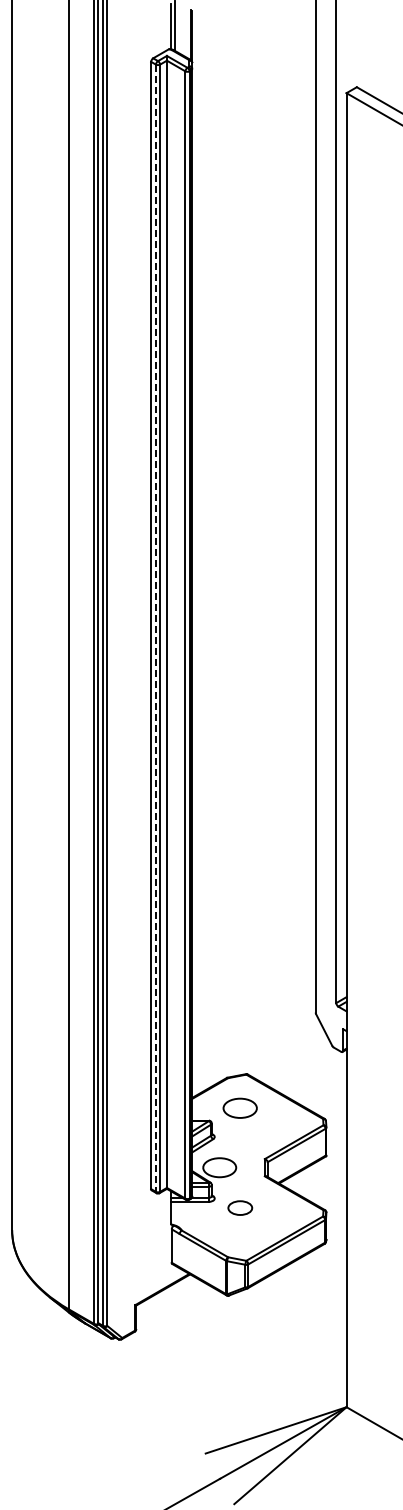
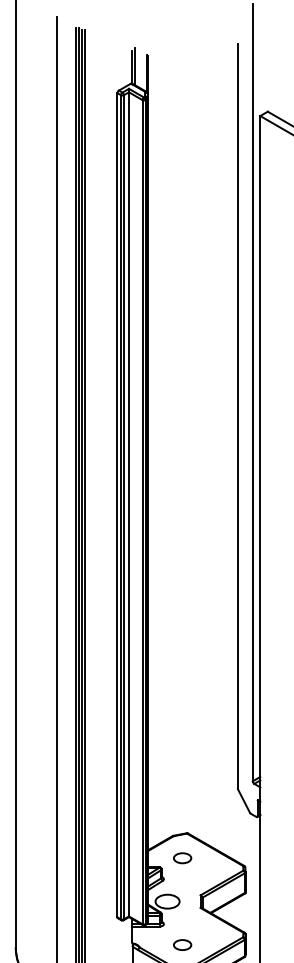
line: (155, 628) -> (120, 507), dashed -> solid
part: (240, 1108) -> (182, 858), size x0.71
part: (240, 1207) -> (182, 944), moved

